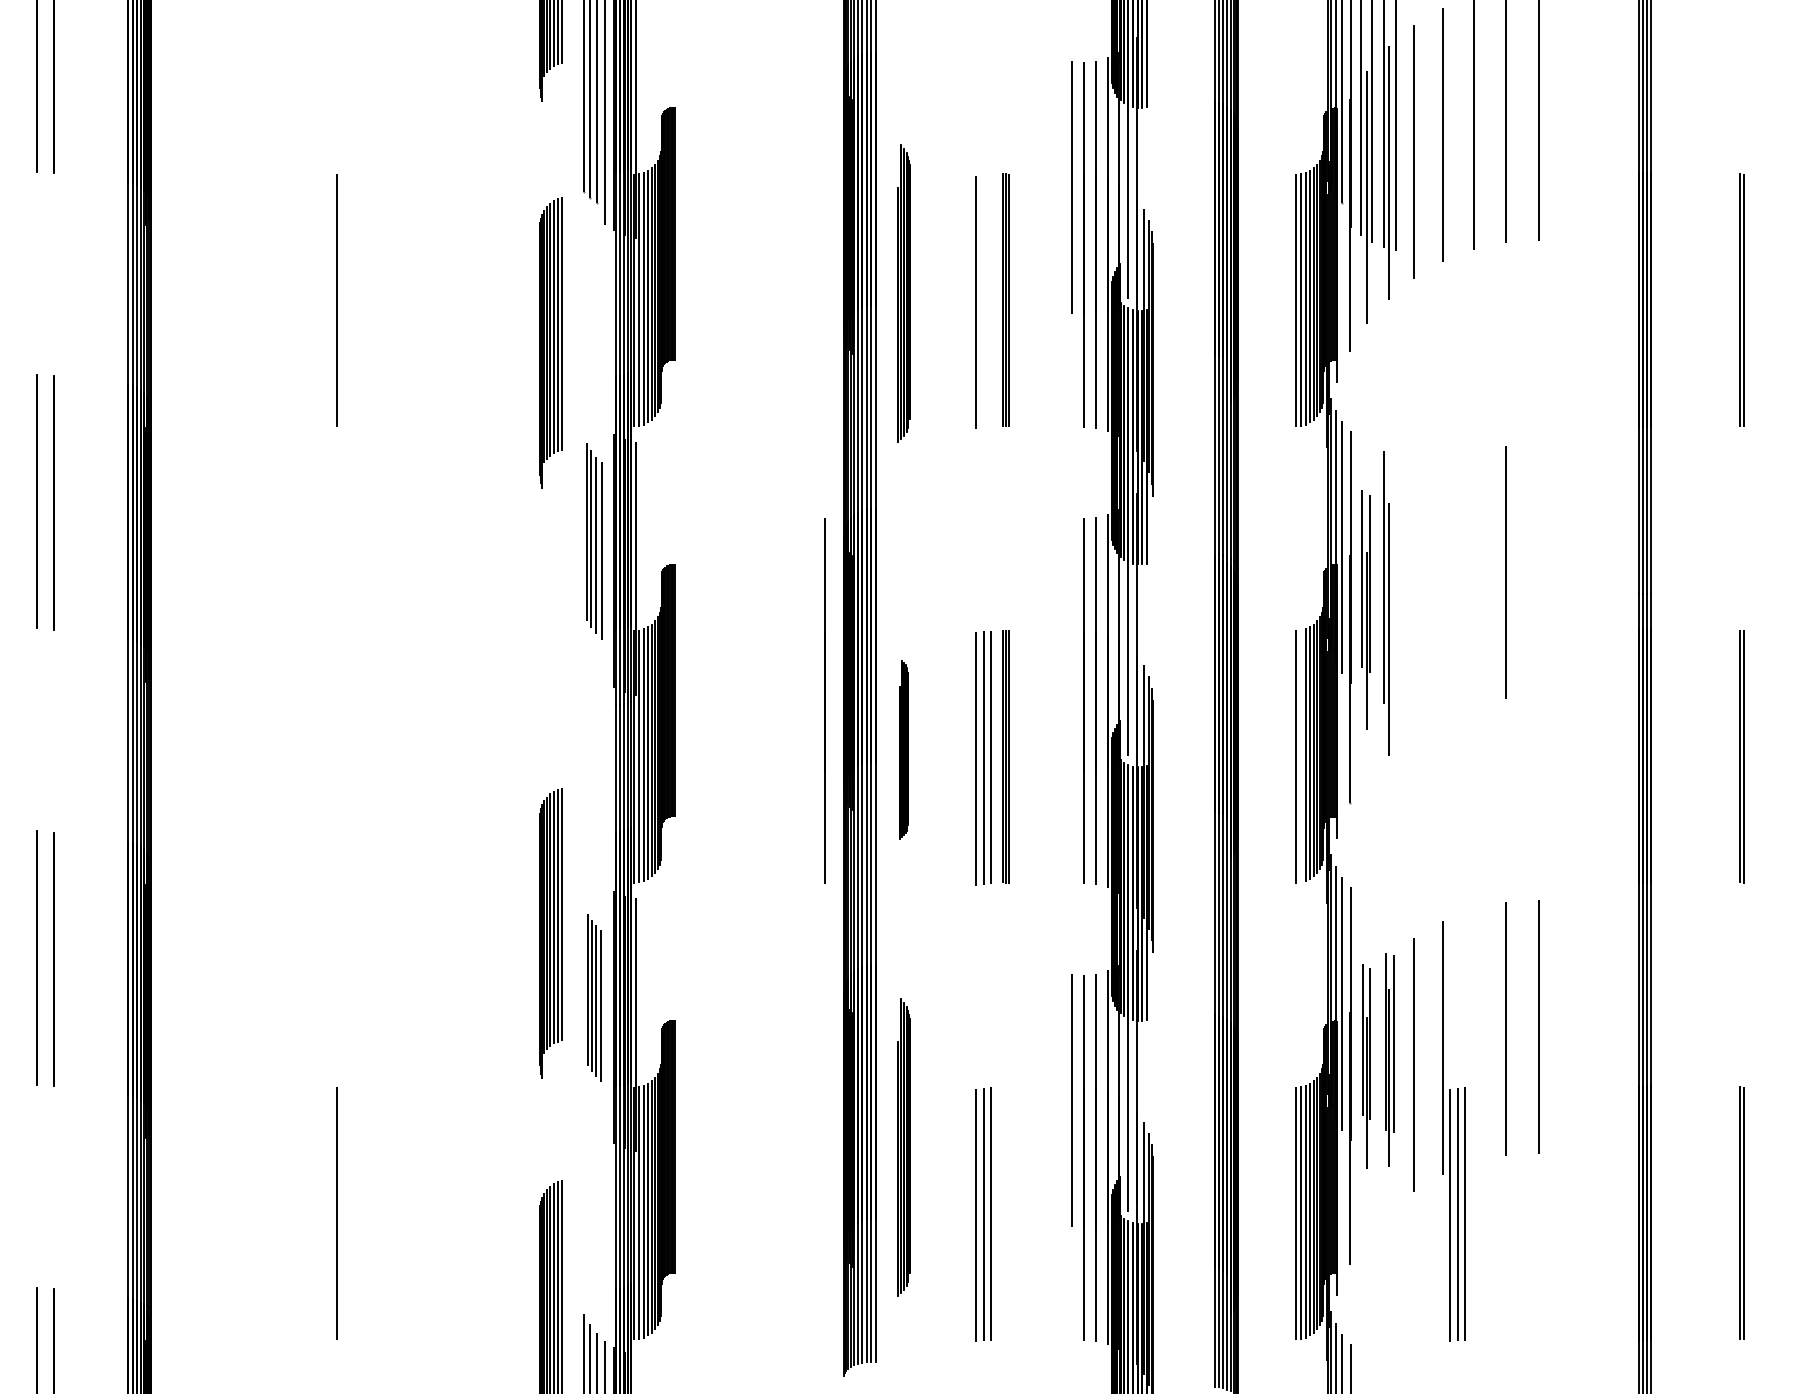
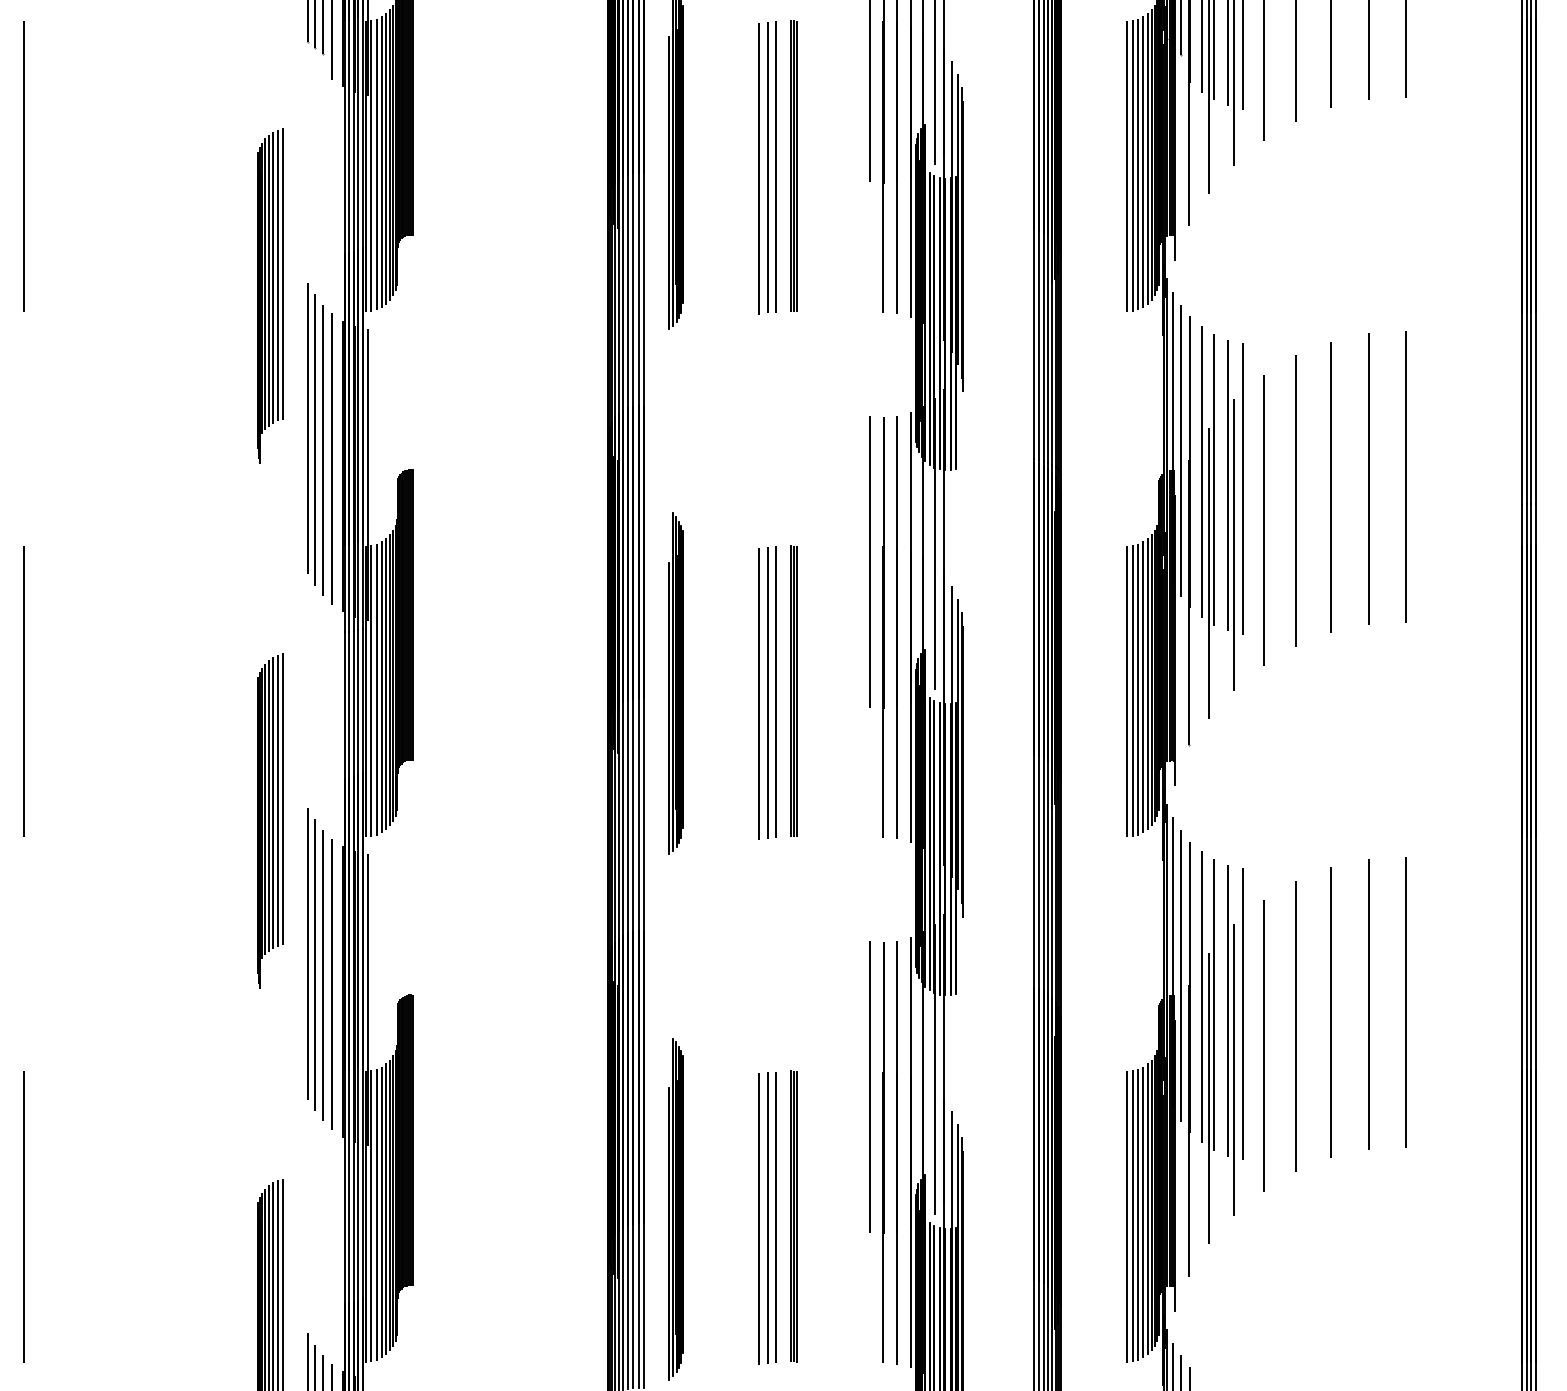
line: (990, 300) -> (775, 166), added
line: (983, 301) -> (767, 167), added
part: (550, 342) -> (269, 295), moved
part: (594, 541) -> (320, 443), size x1.43
line: (1538, 570) -> (1406, 477), added
line: (1473, 579) -> (1331, 487), added
line: (1396, 580) -> (1242, 488), added
line: (1442, 591) -> (1295, 501), added
line: (1414, 608) -> (1263, 520), added
part: (1366, 609) -> (1208, 522), size x1.43
line: (1072, 643) -> (870, 561), added
line: (824, 700) -> (584, 626), removed
part: (903, 749) -> (675, 683), size x1.67
line: (336, 756) -> (23, 691), added
line: (1301, 756) -> (1133, 691), added
part: (550, 933) -> (269, 821), moved
part: (594, 997) -> (320, 968), size x1.67
line: (1473, 1035) -> (1331, 1012), added
part: (1389, 1059) -> (1234, 1039), size x1.43
part: (1366, 1066) -> (1208, 1047), size x1.67
part: (903, 1147) -> (675, 1208), moved
part: (1005, 1212) -> (793, 1215), added
part: (1457, 1214) -> (1313, 1218), removed

